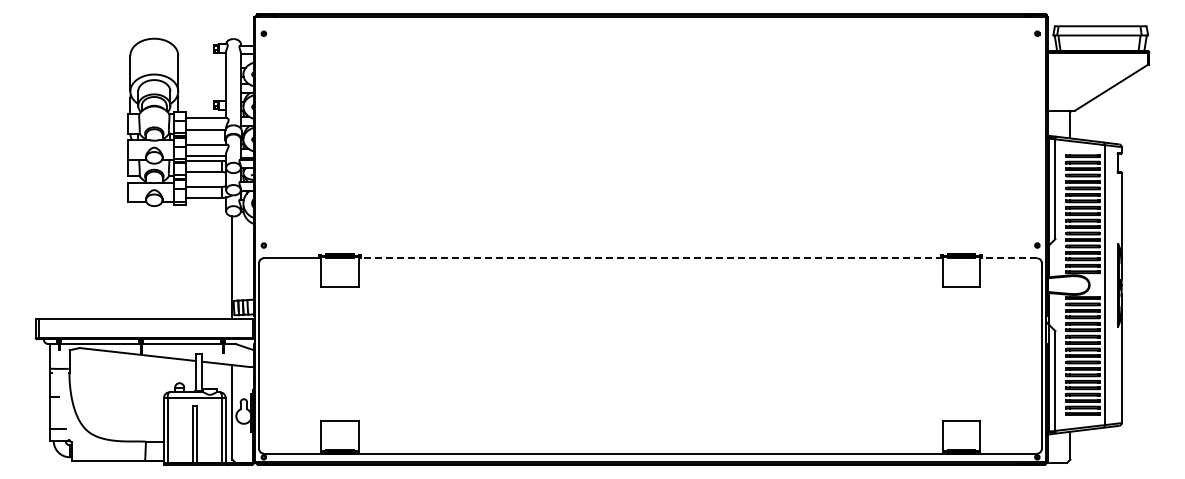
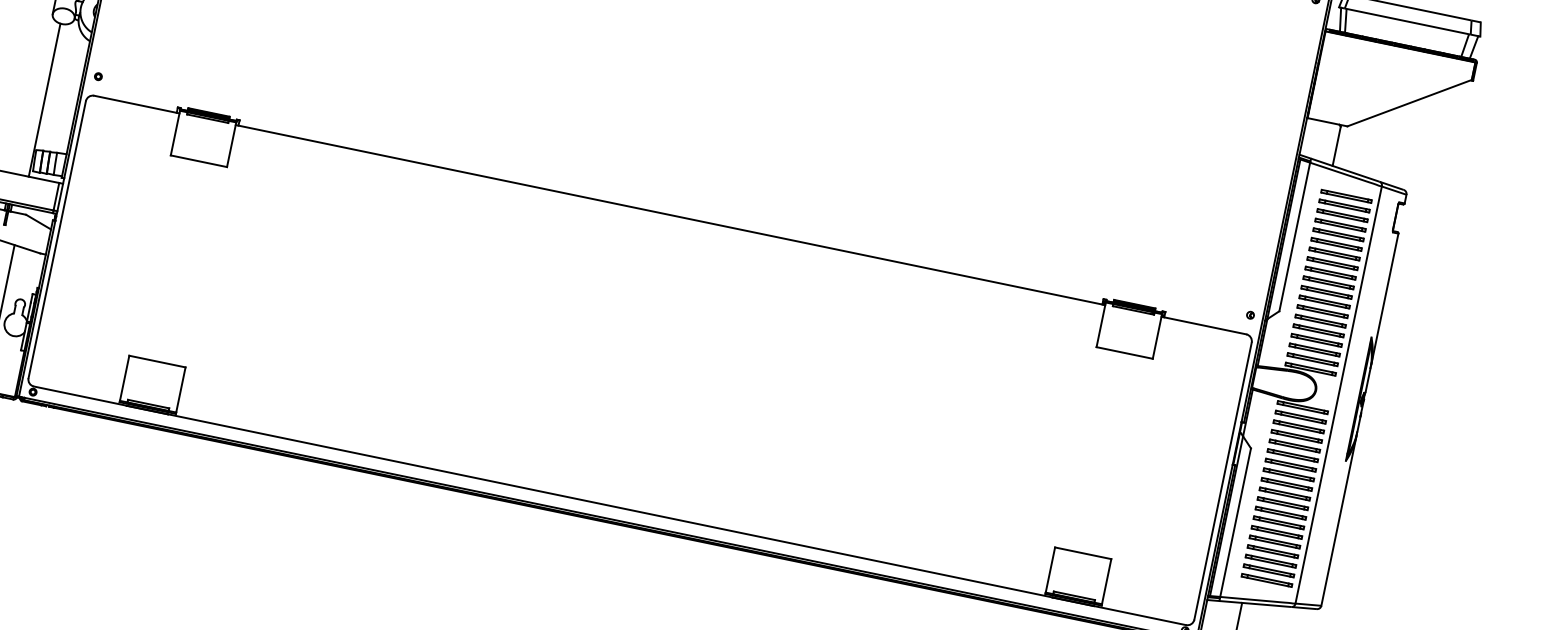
line: (650, 258) -> (670, 215), dashed -> solid
line: (1008, 258) -> (1203, 325), dashed -> solid

